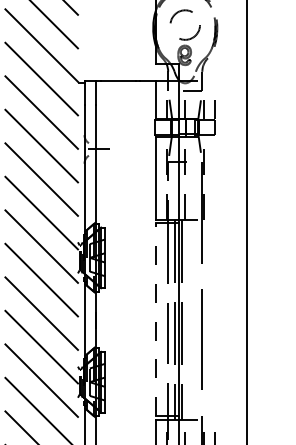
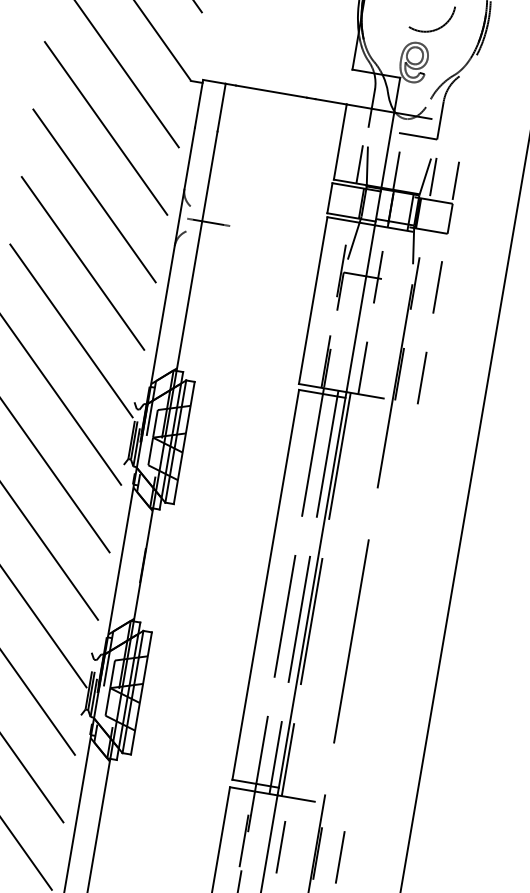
line: (214, 174) -> (432, 312), added
line: (156, 319) -> (266, 584), dashed -> solid

